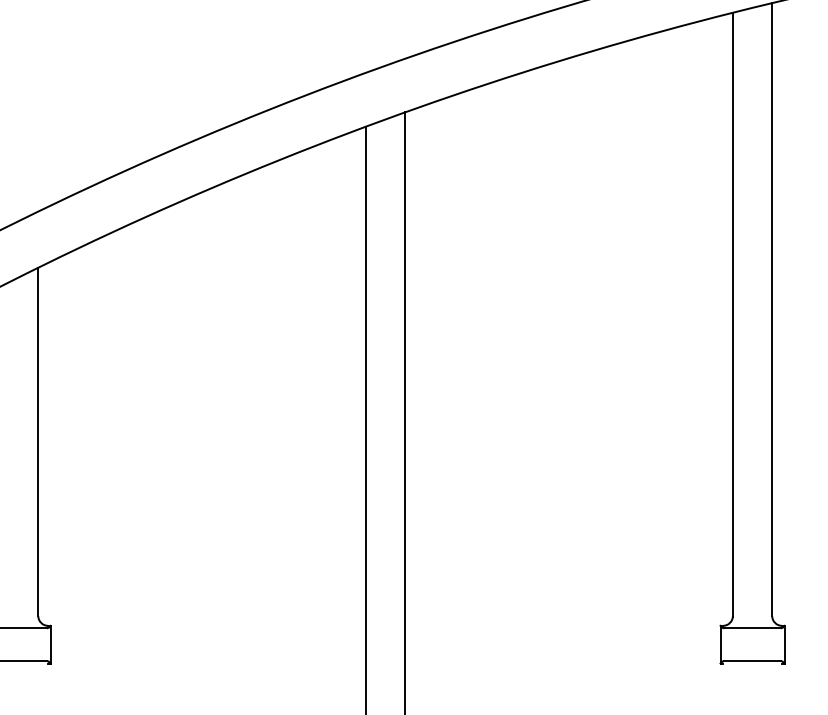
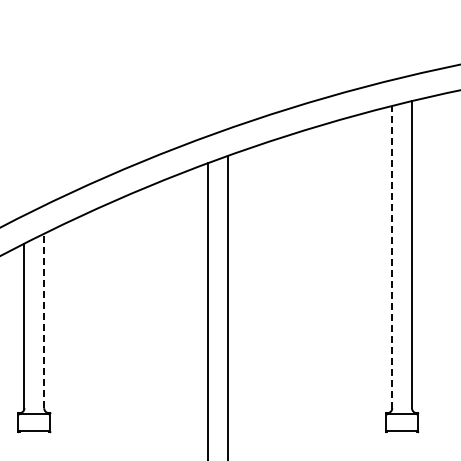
line: (733, 313) -> (392, 256), solid -> dashed
line: (38, 440) -> (44, 320), solid -> dashed

